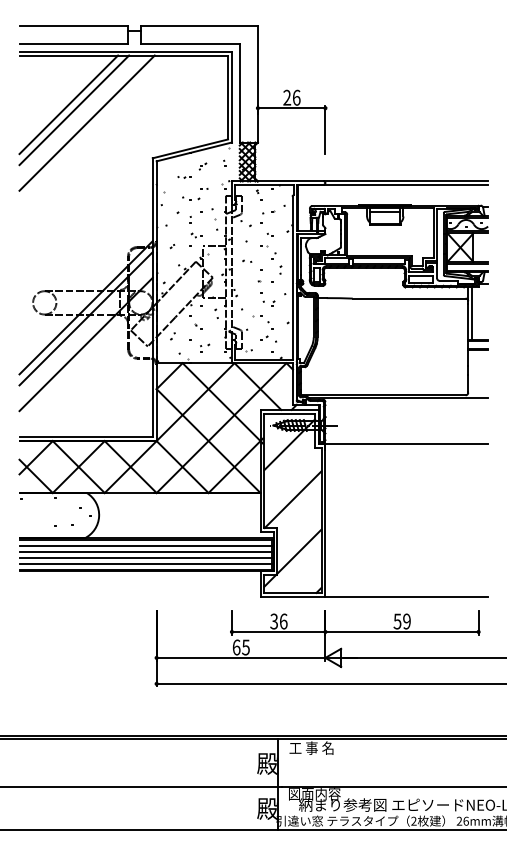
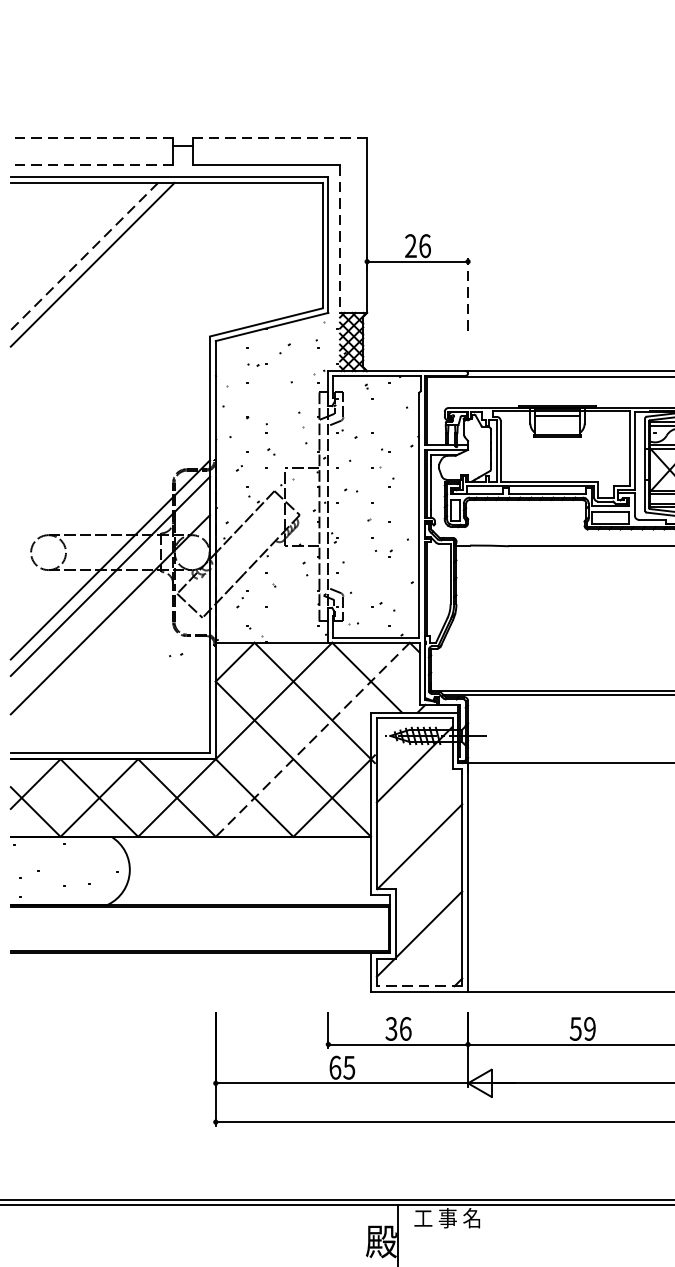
line: (73, 25) -> (91, 138), solid -> dashed
line: (199, 25) -> (279, 138), solid -> dashed
line: (73, 43) -> (91, 164), solid -> dashed
line: (239, 93) -> (339, 239), solid -> dashed
line: (68, 104) -> (84, 256), solid -> dashed
line: (86, 122) -> (110, 283), removed
line: (325, 129) -> (468, 293), solid -> dashed
part: (191, 198) -> (267, 396), removed
part: (268, 212) -> (382, 417), removed
part: (280, 269) -> (400, 502), removed
part: (262, 322) -> (374, 581), removed
part: (205, 347) -> (176, 658), moved
line: (221, 428) -> (312, 740), solid -> dashed
line: (145, 545) -> (199, 915), removed
line: (145, 551) -> (199, 924), removed
line: (145, 557) -> (199, 933), removed
line: (145, 563) -> (199, 942), removed
line: (292, 592) -> (418, 985), solid -> dashed

